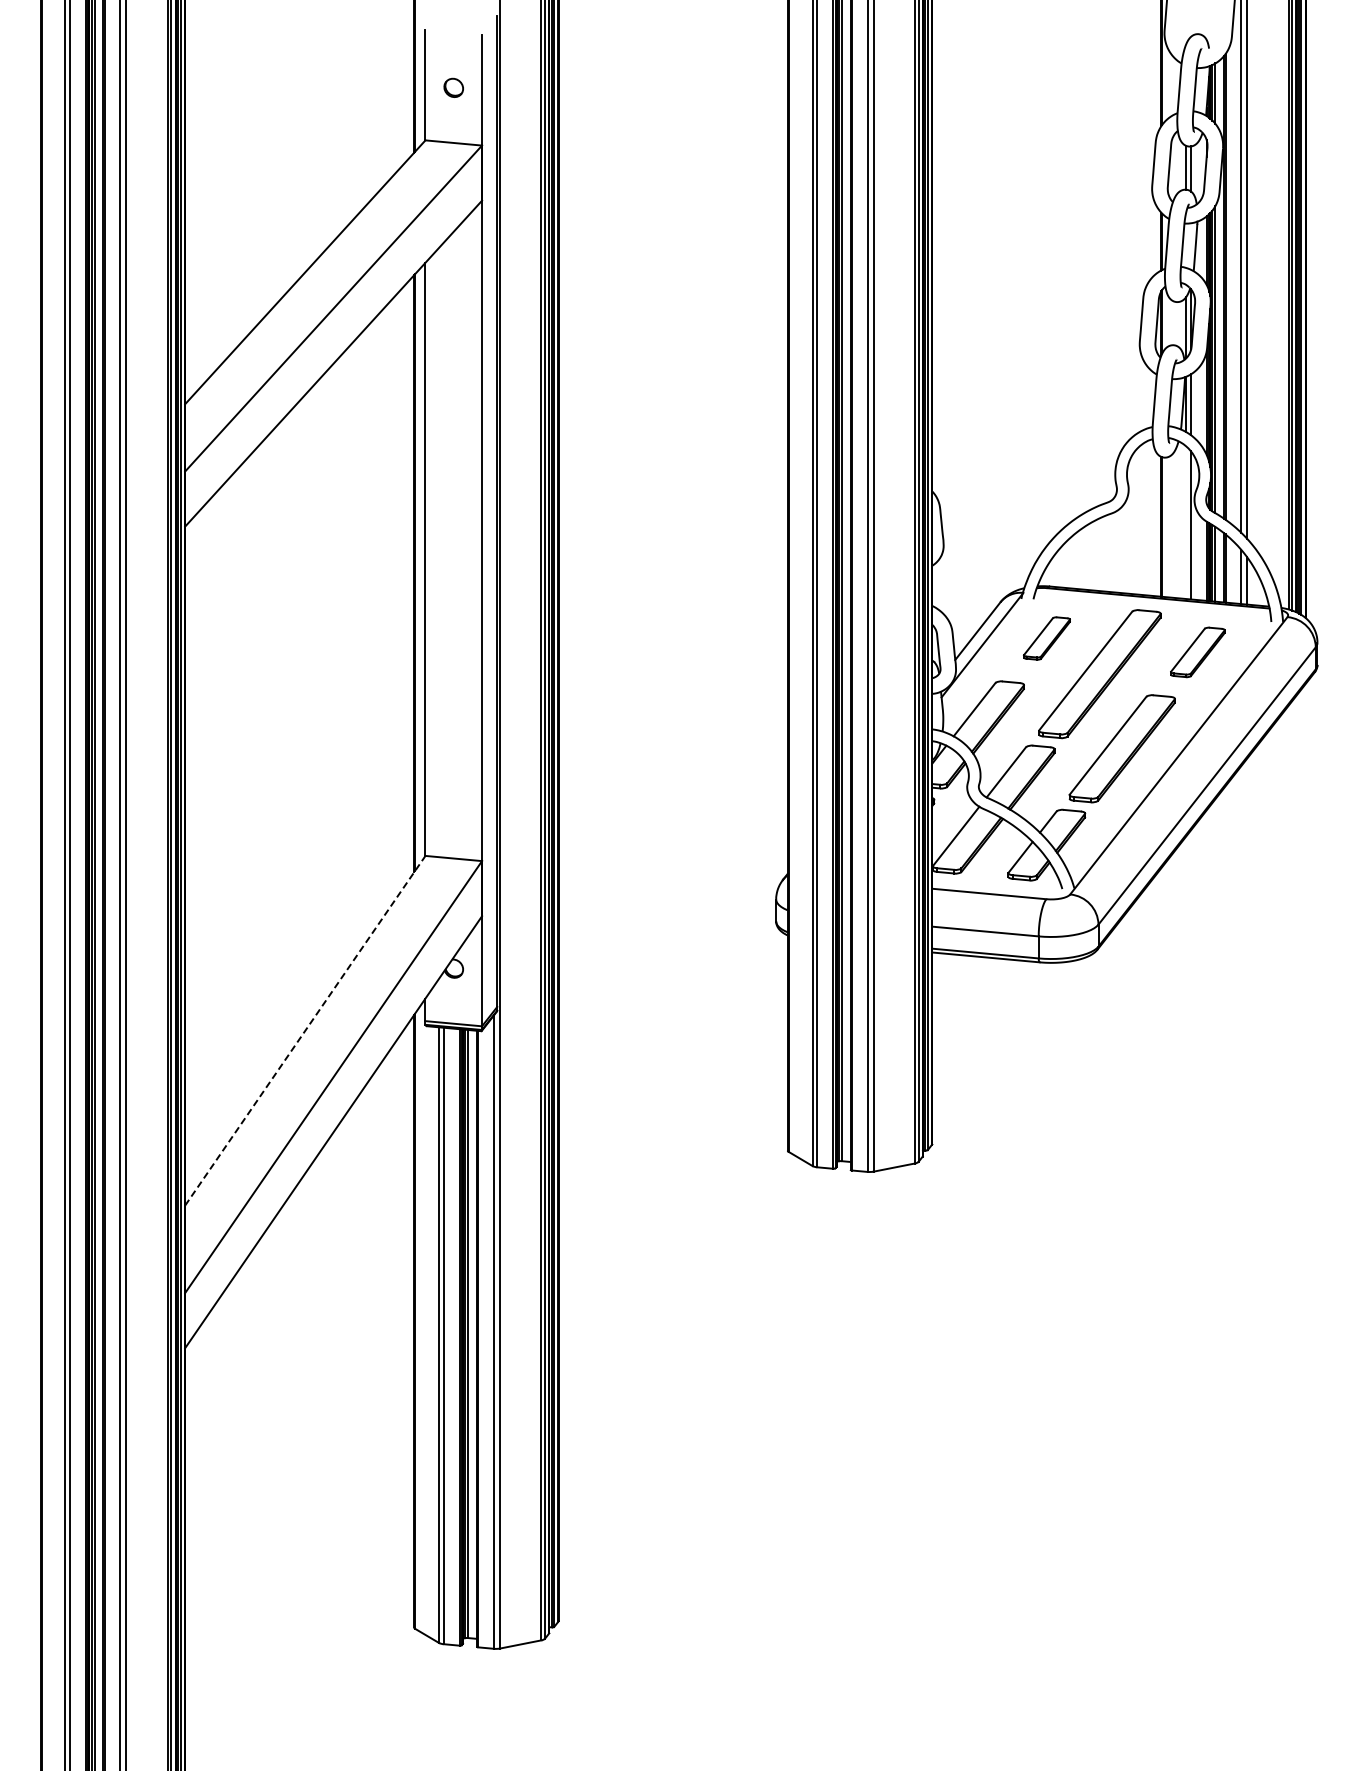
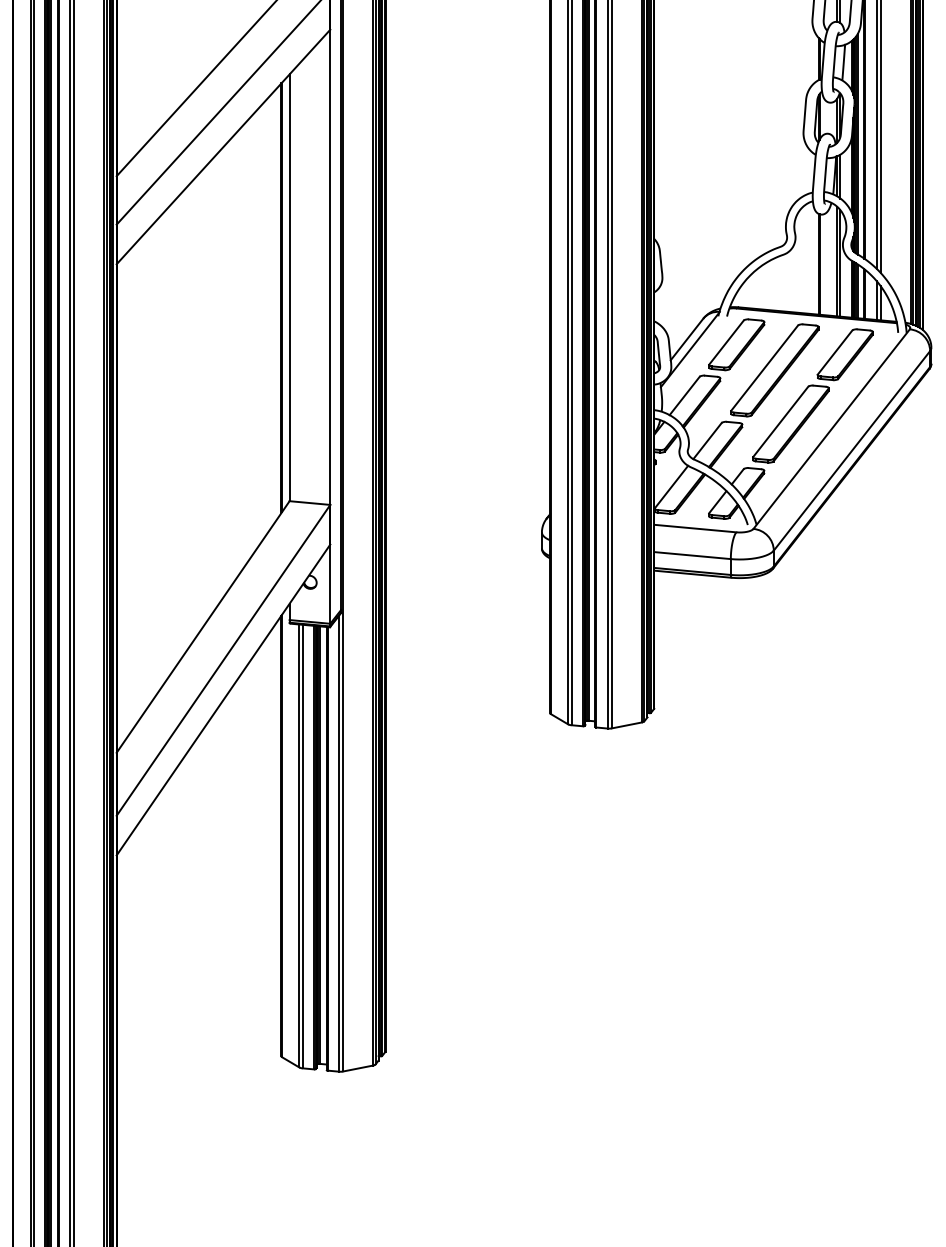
line: (1186, 522) -> (837, 261), added
part: (1046, 638) -> (736, 344), size x1.67
part: (1197, 652) -> (845, 354), size x1.43
line: (305, 1030) -> (203, 626), dashed -> solid

